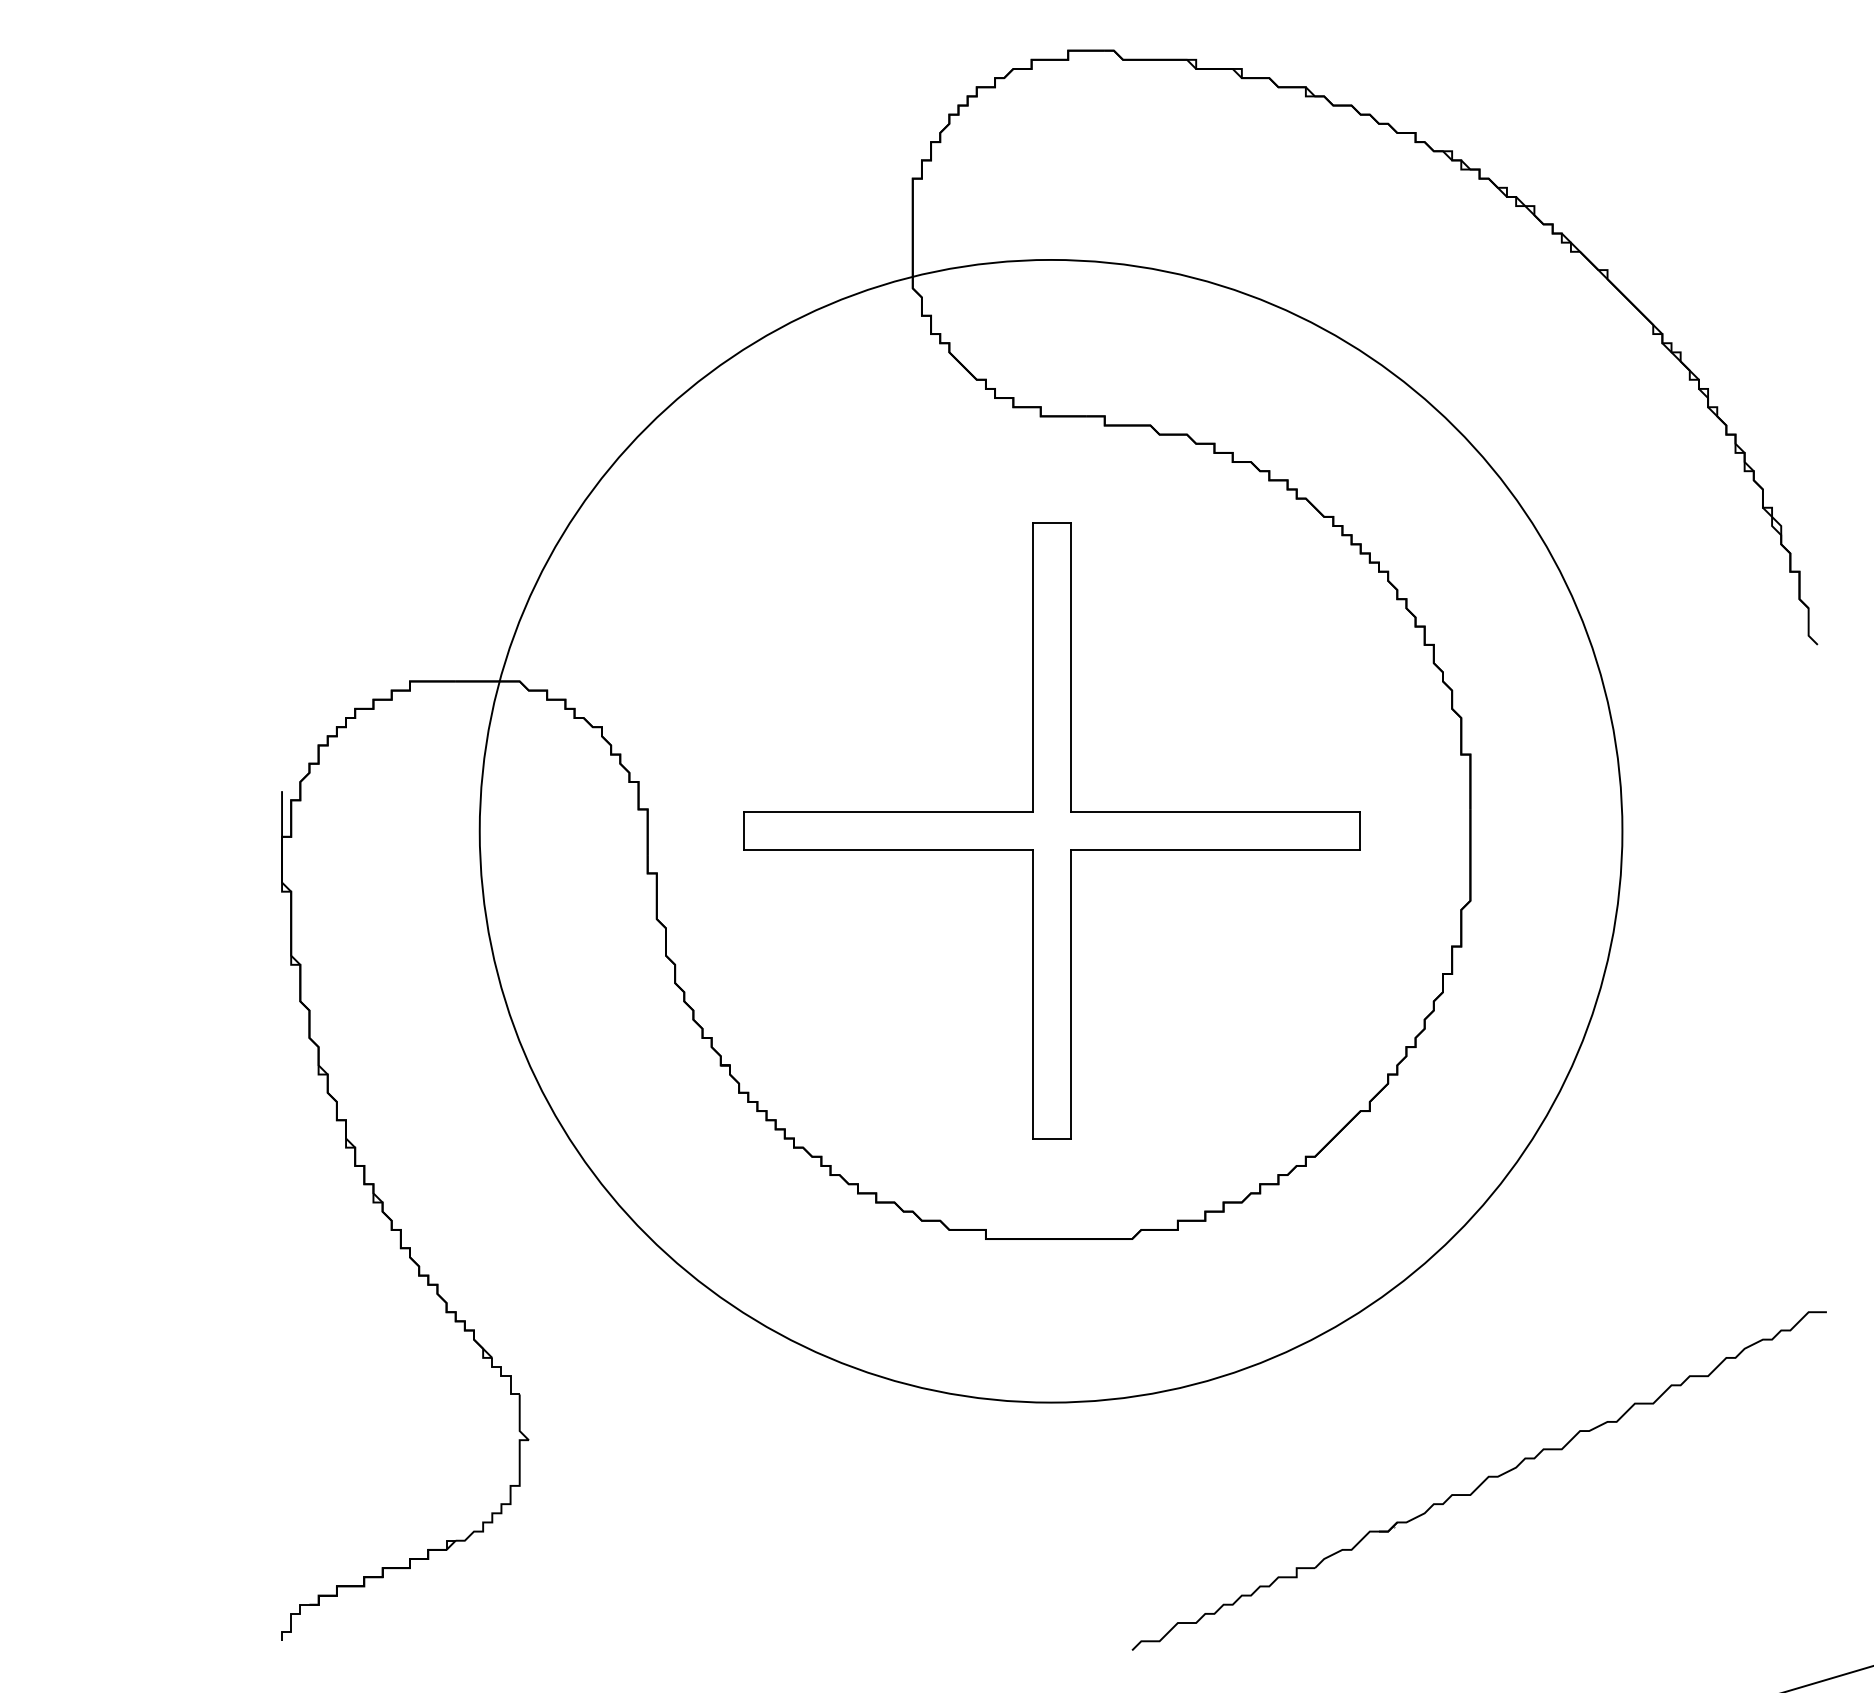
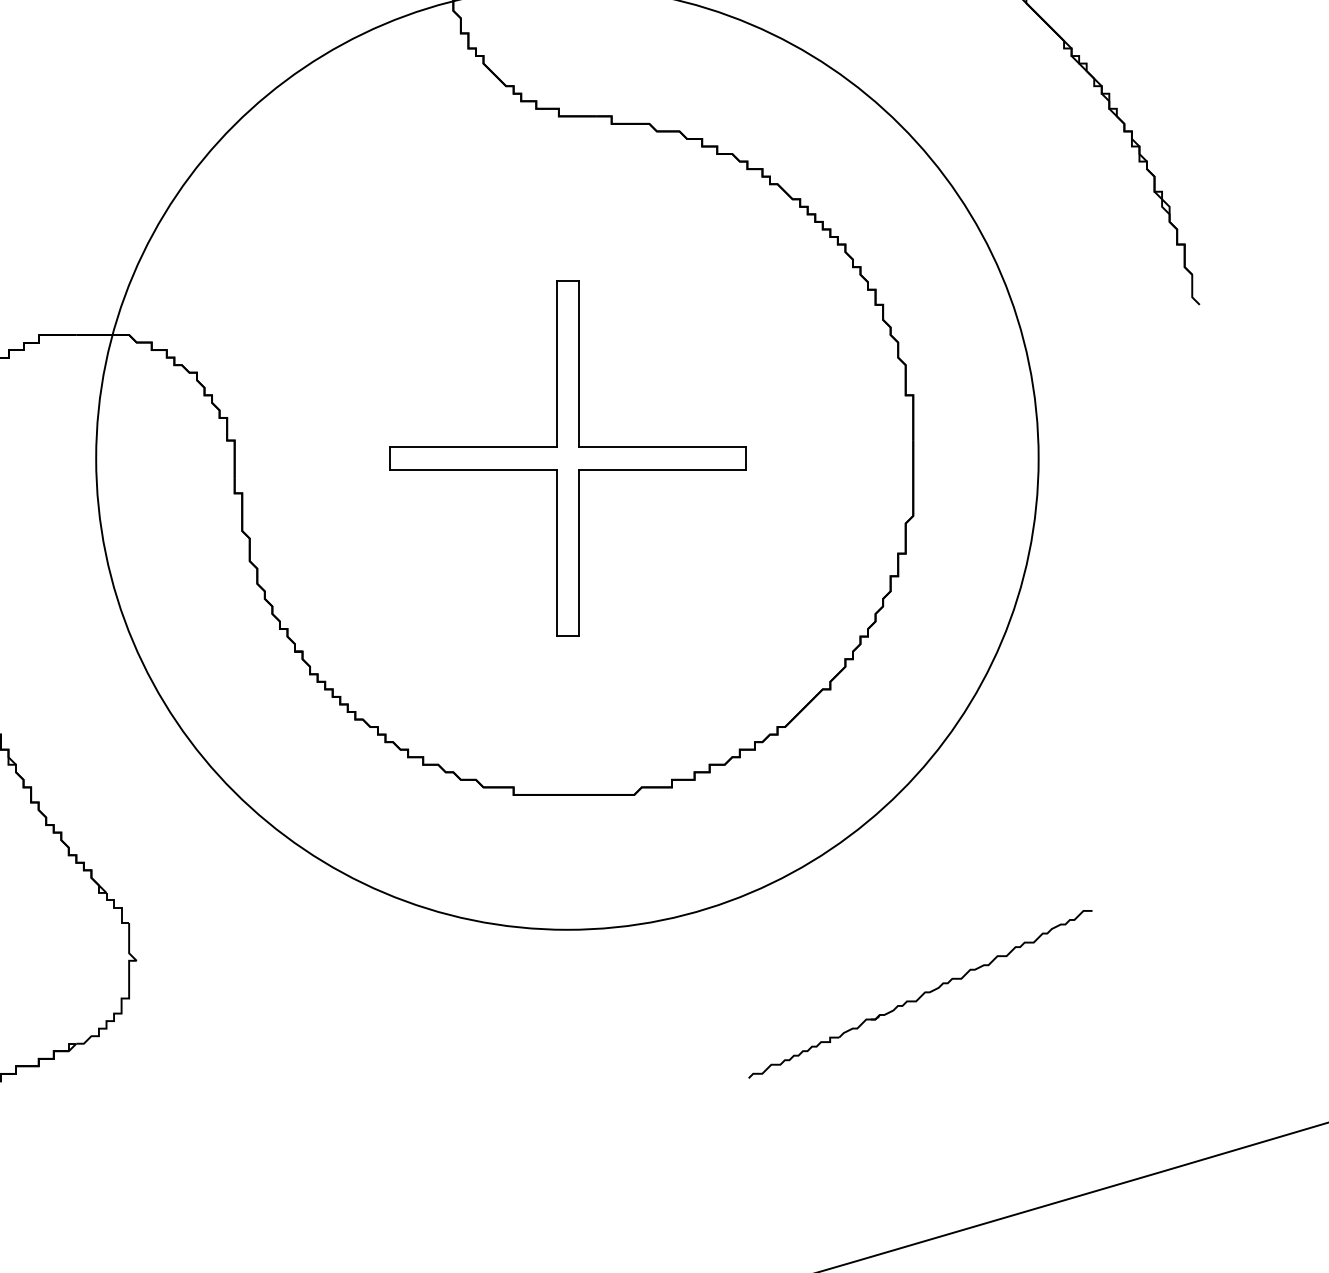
part: (1051, 830) -> (567, 457), size x0.7
part: (1478, 1480) -> (919, 994), size x0.6

